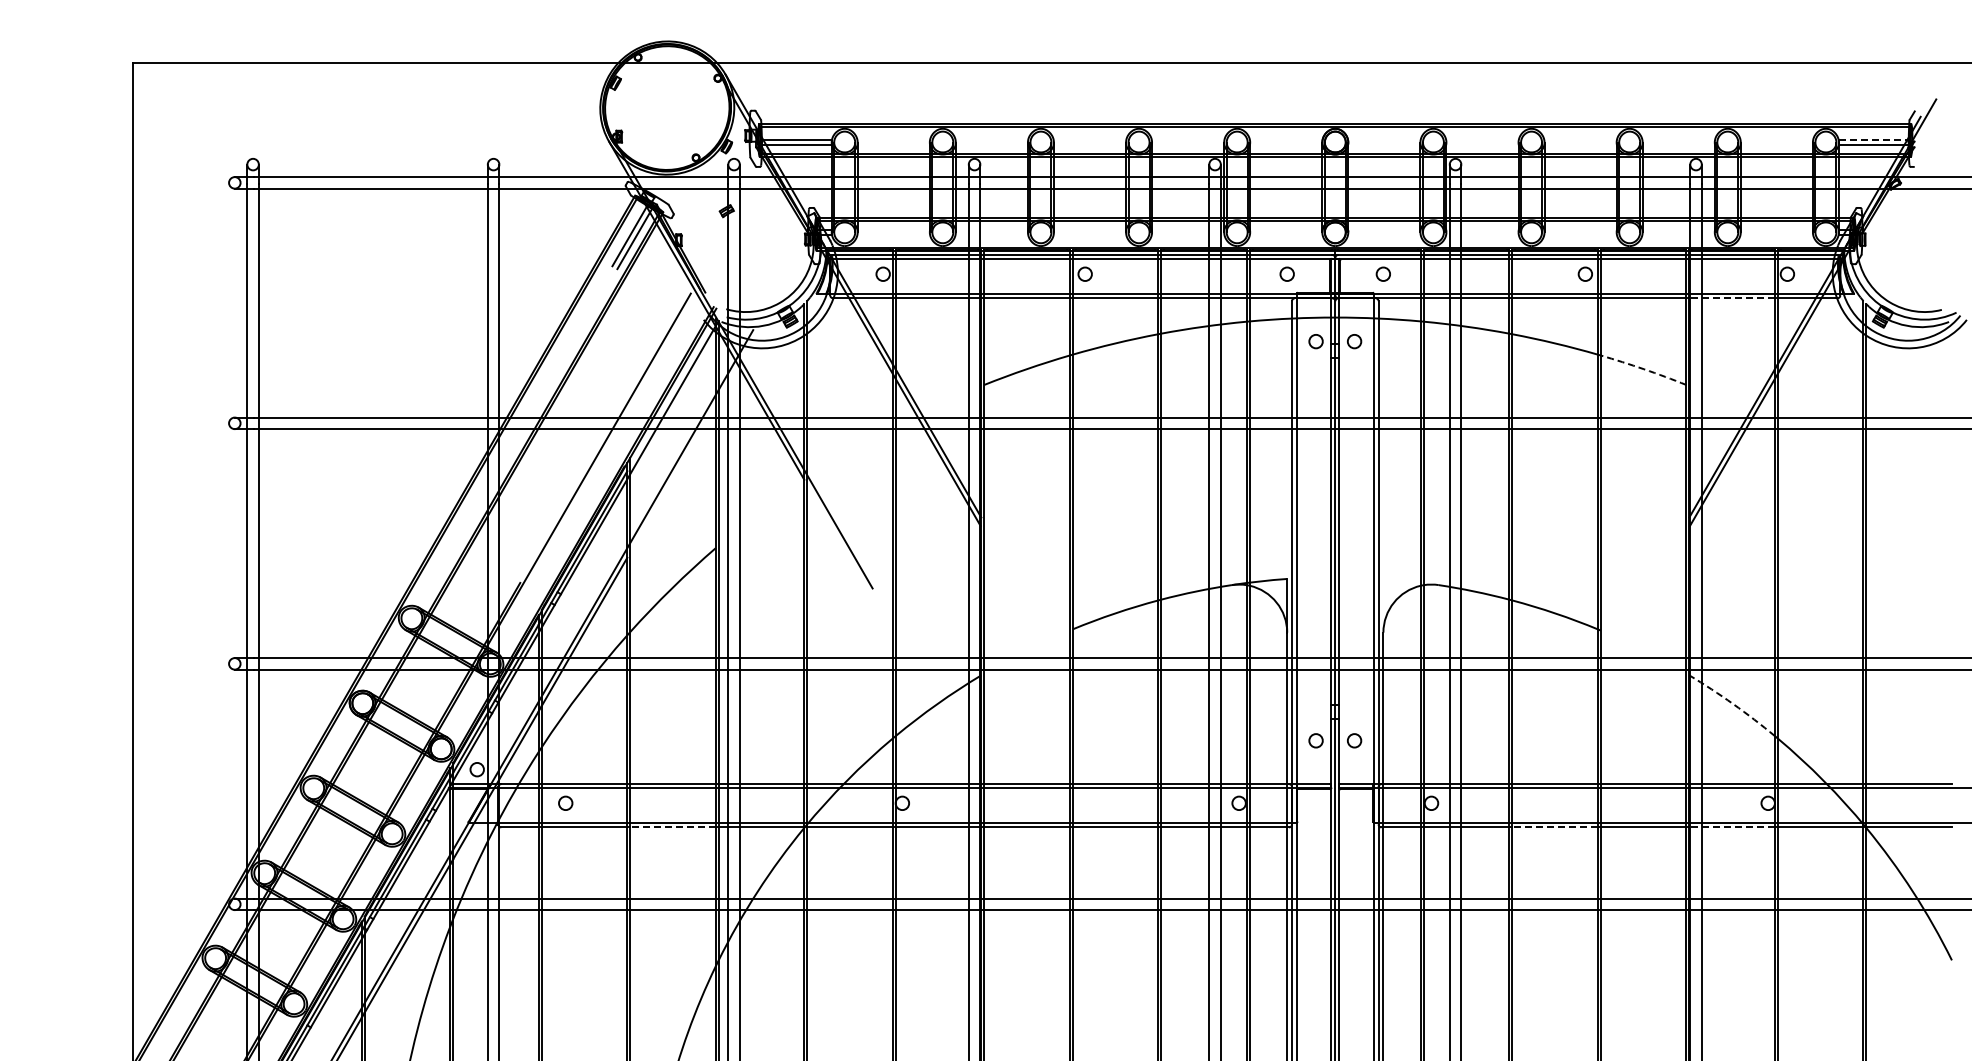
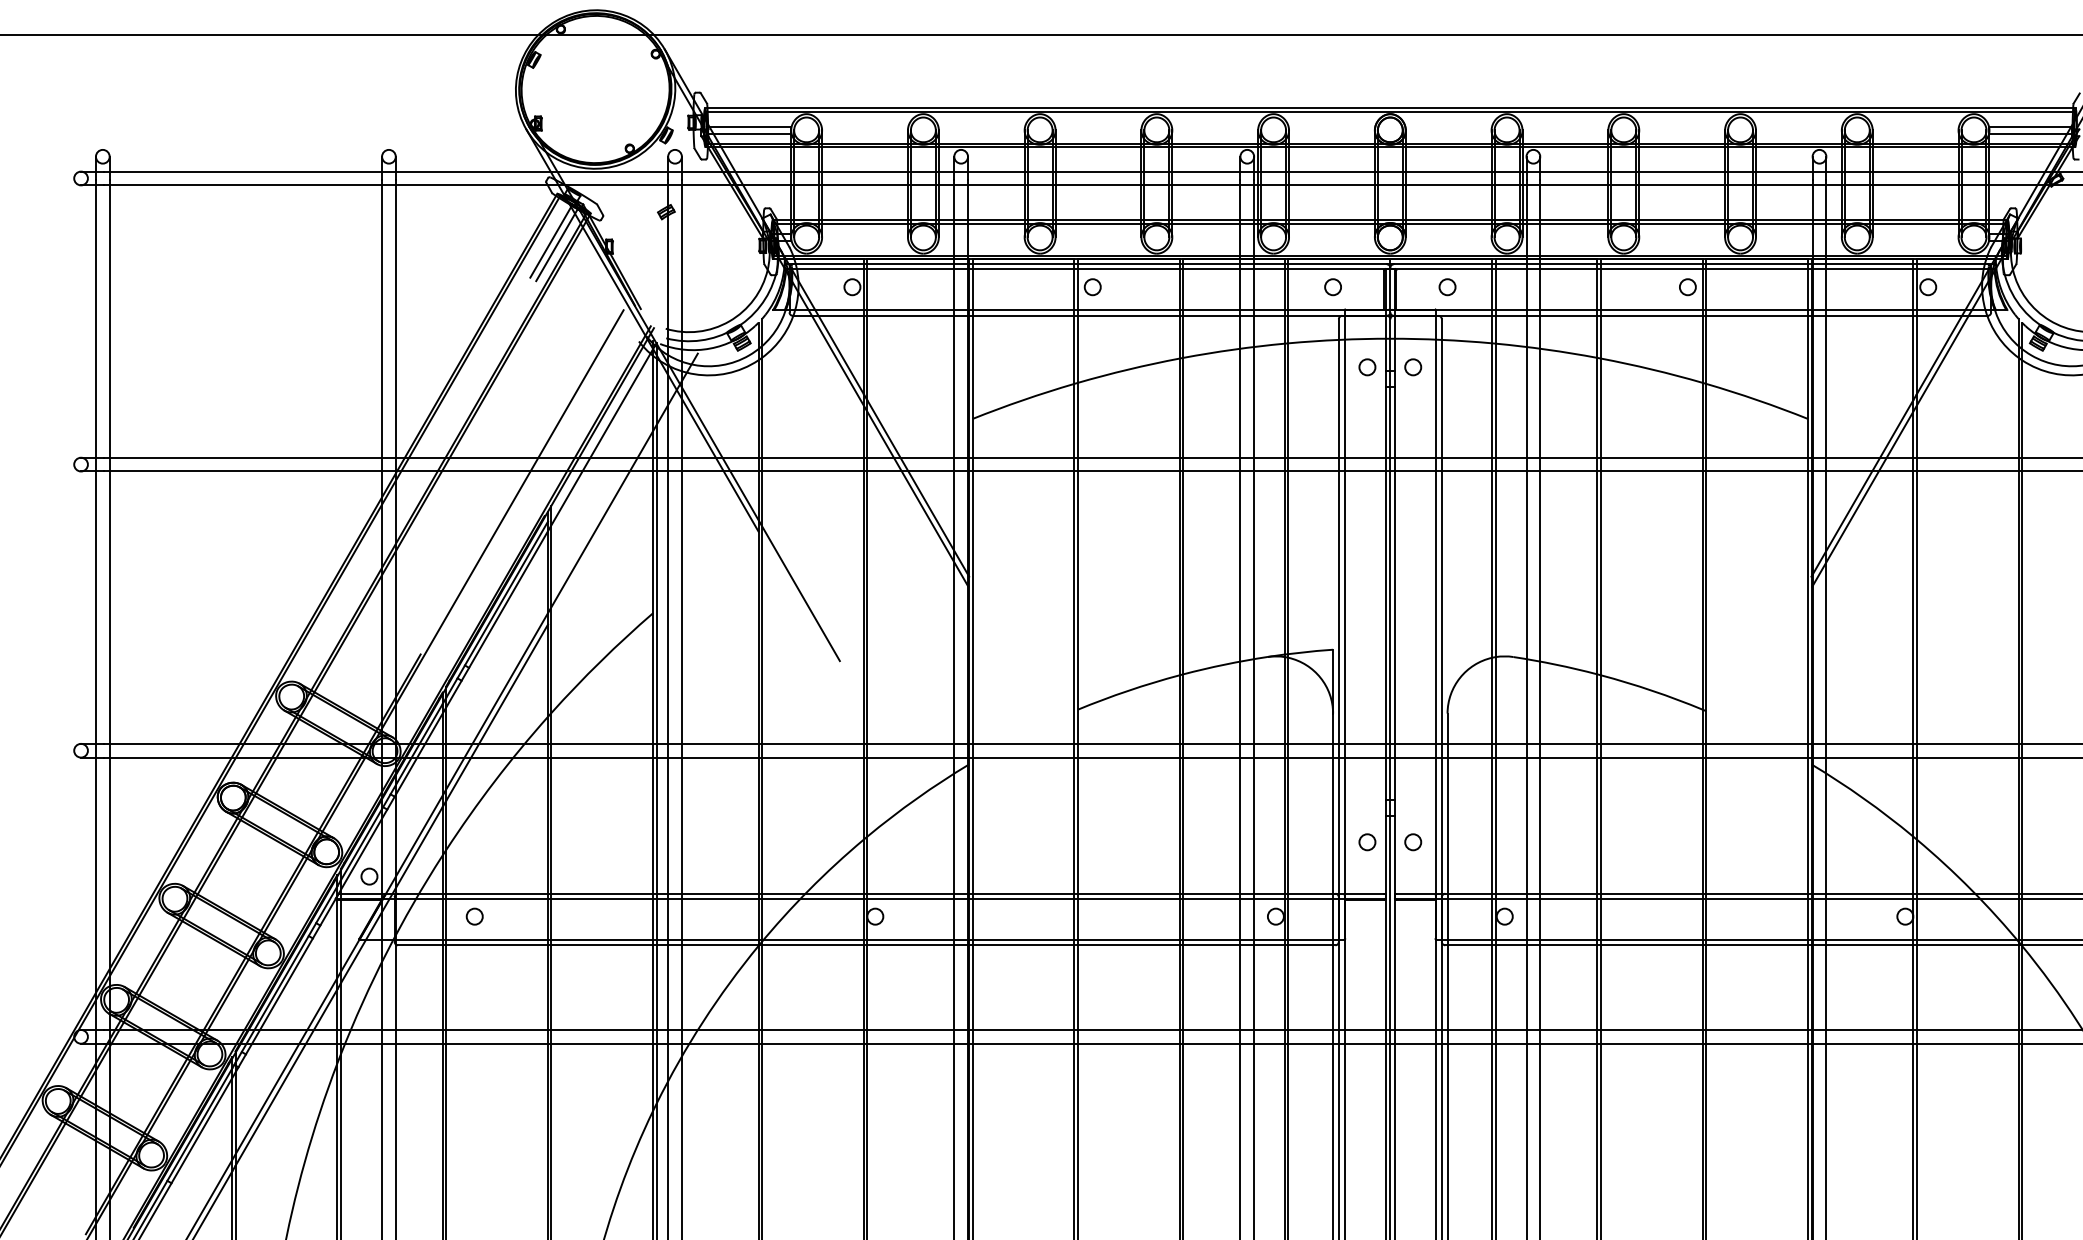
line: (1874, 139) -> (2031, 126), dashed -> solid
line: (1732, 298) -> (1862, 316), dashed -> solid
arc: (1643, 369) -> (1756, 400), dashed -> solid
arc: (1733, 704) -> (1864, 799), dashed -> solid
line: (673, 827) -> (602, 945), dashed -> solid
line: (1555, 827) -> (1652, 945), dashed -> solid
line: (1732, 827) -> (1862, 945), dashed -> solid

